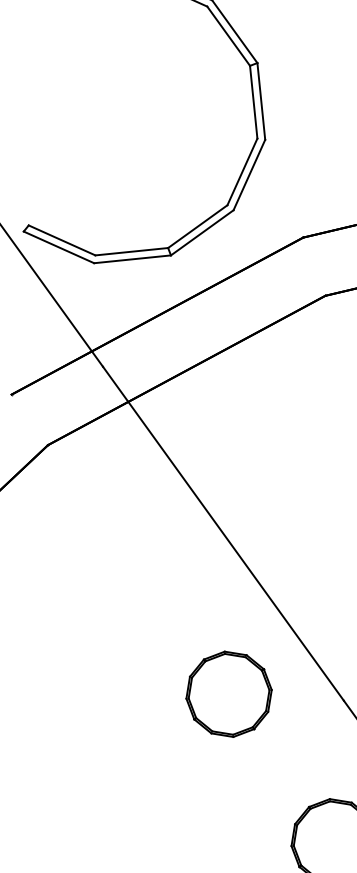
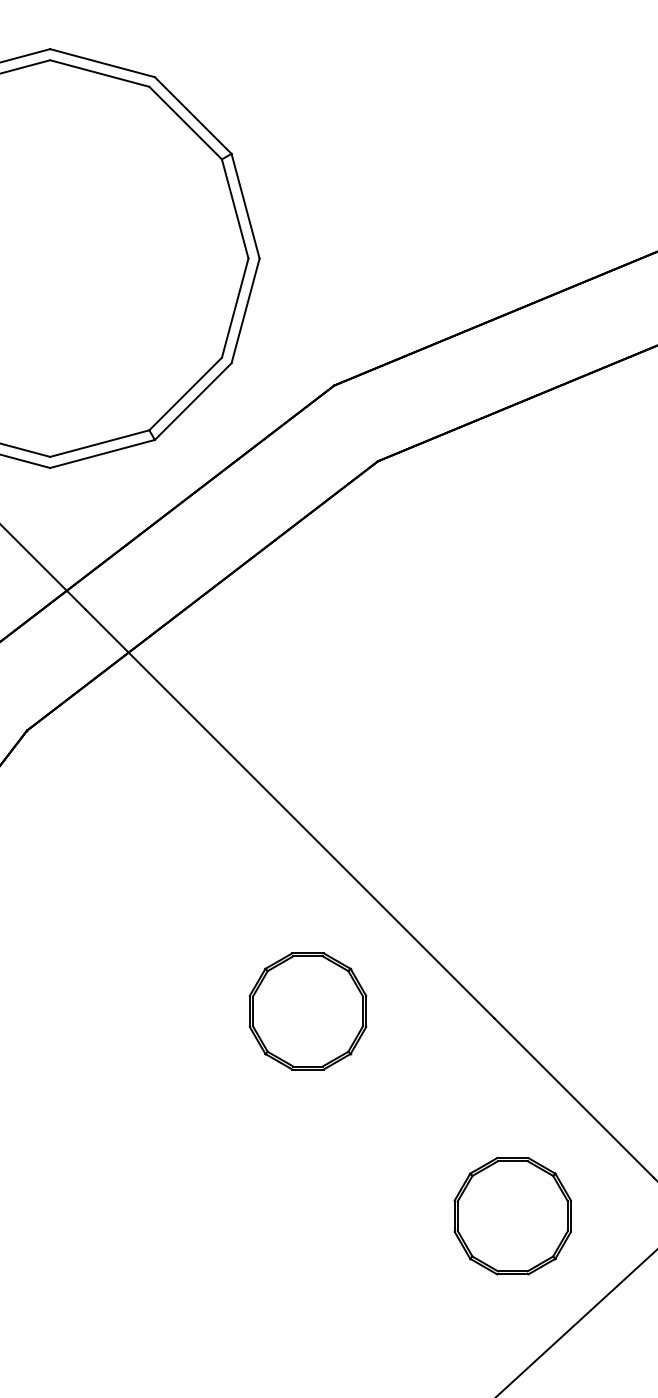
part: (228, 694) -> (307, 1011), moved

